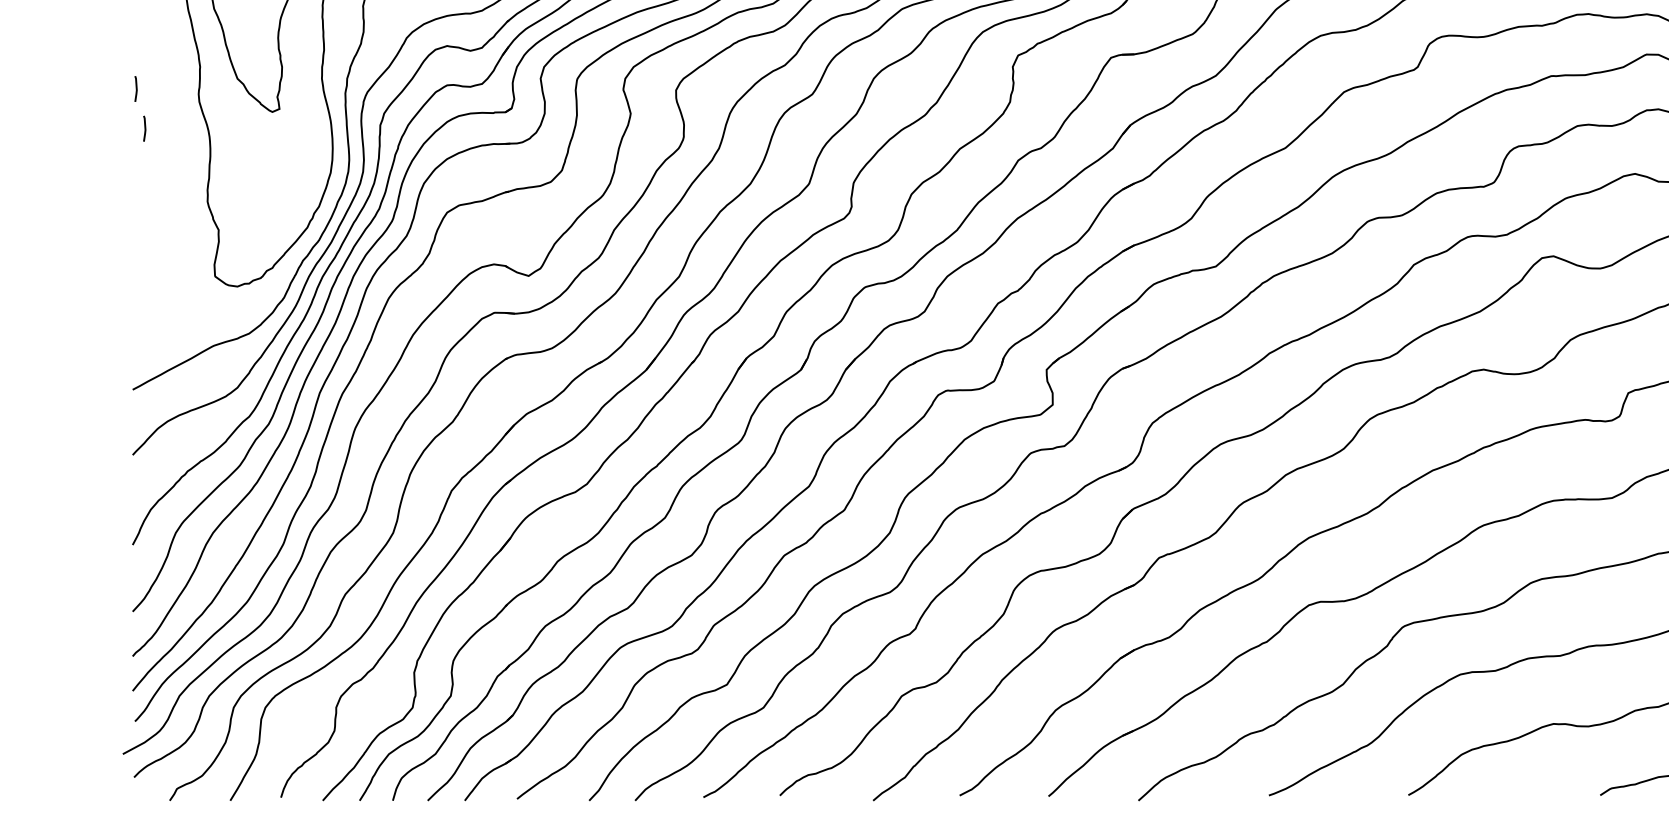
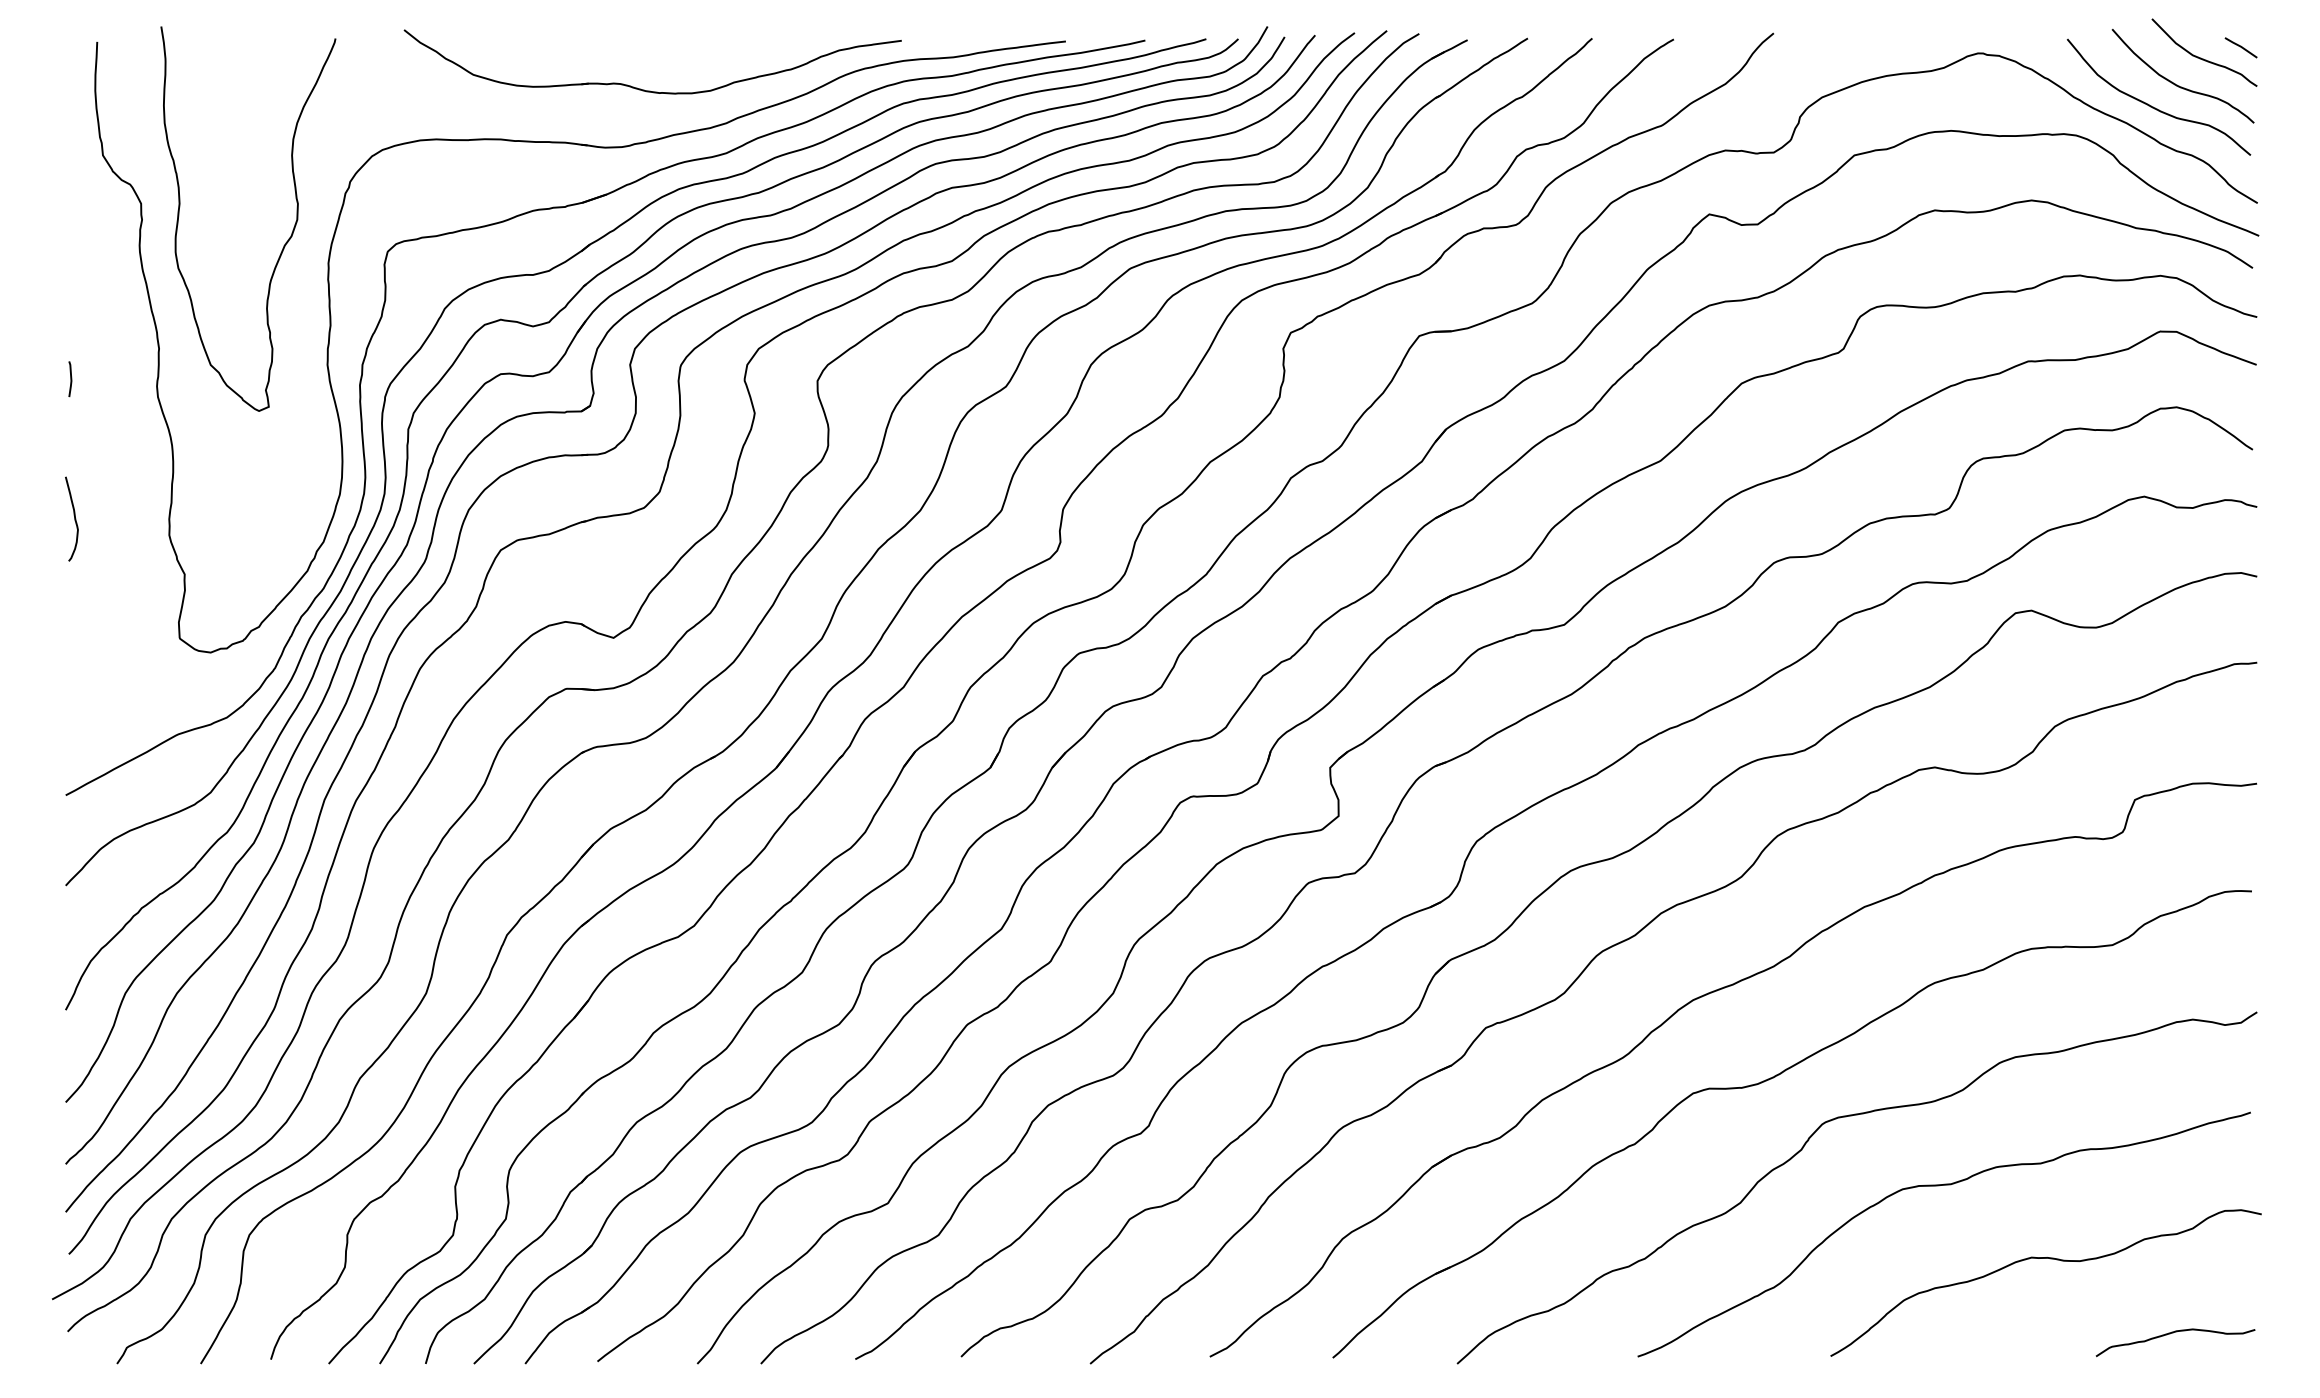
line: (144, 128) -> (82, 434), removed
curve: (139, 189) -> (74, 518), added

